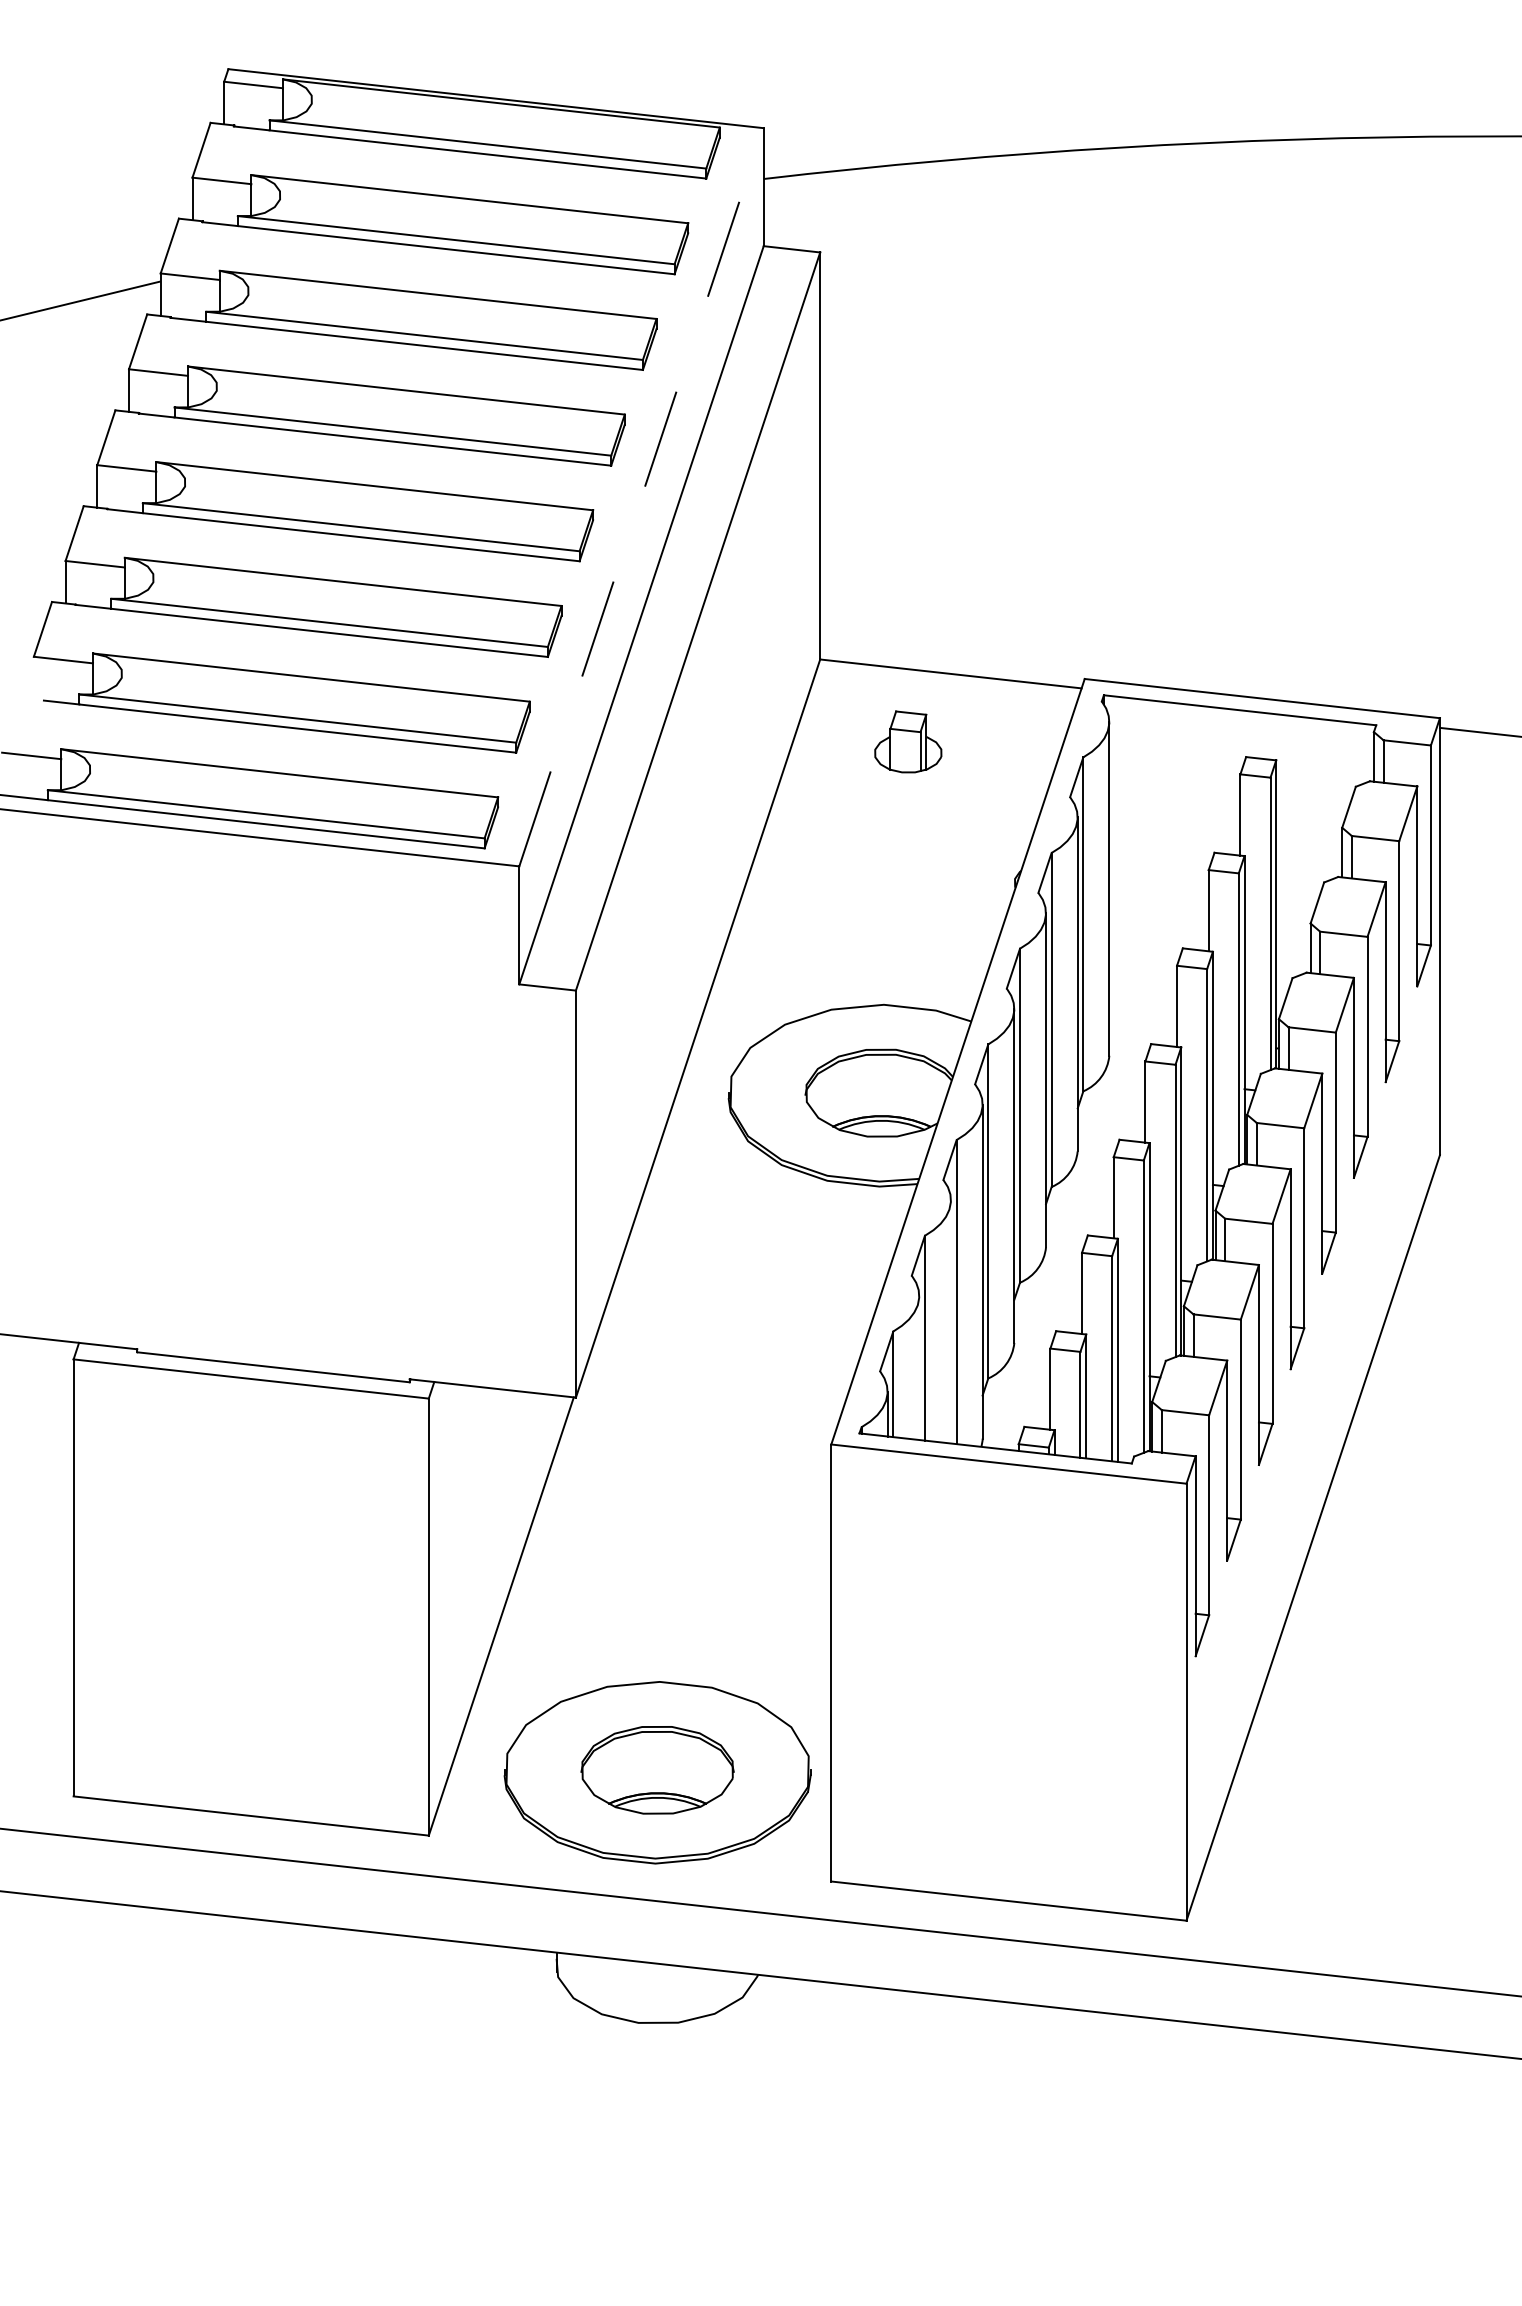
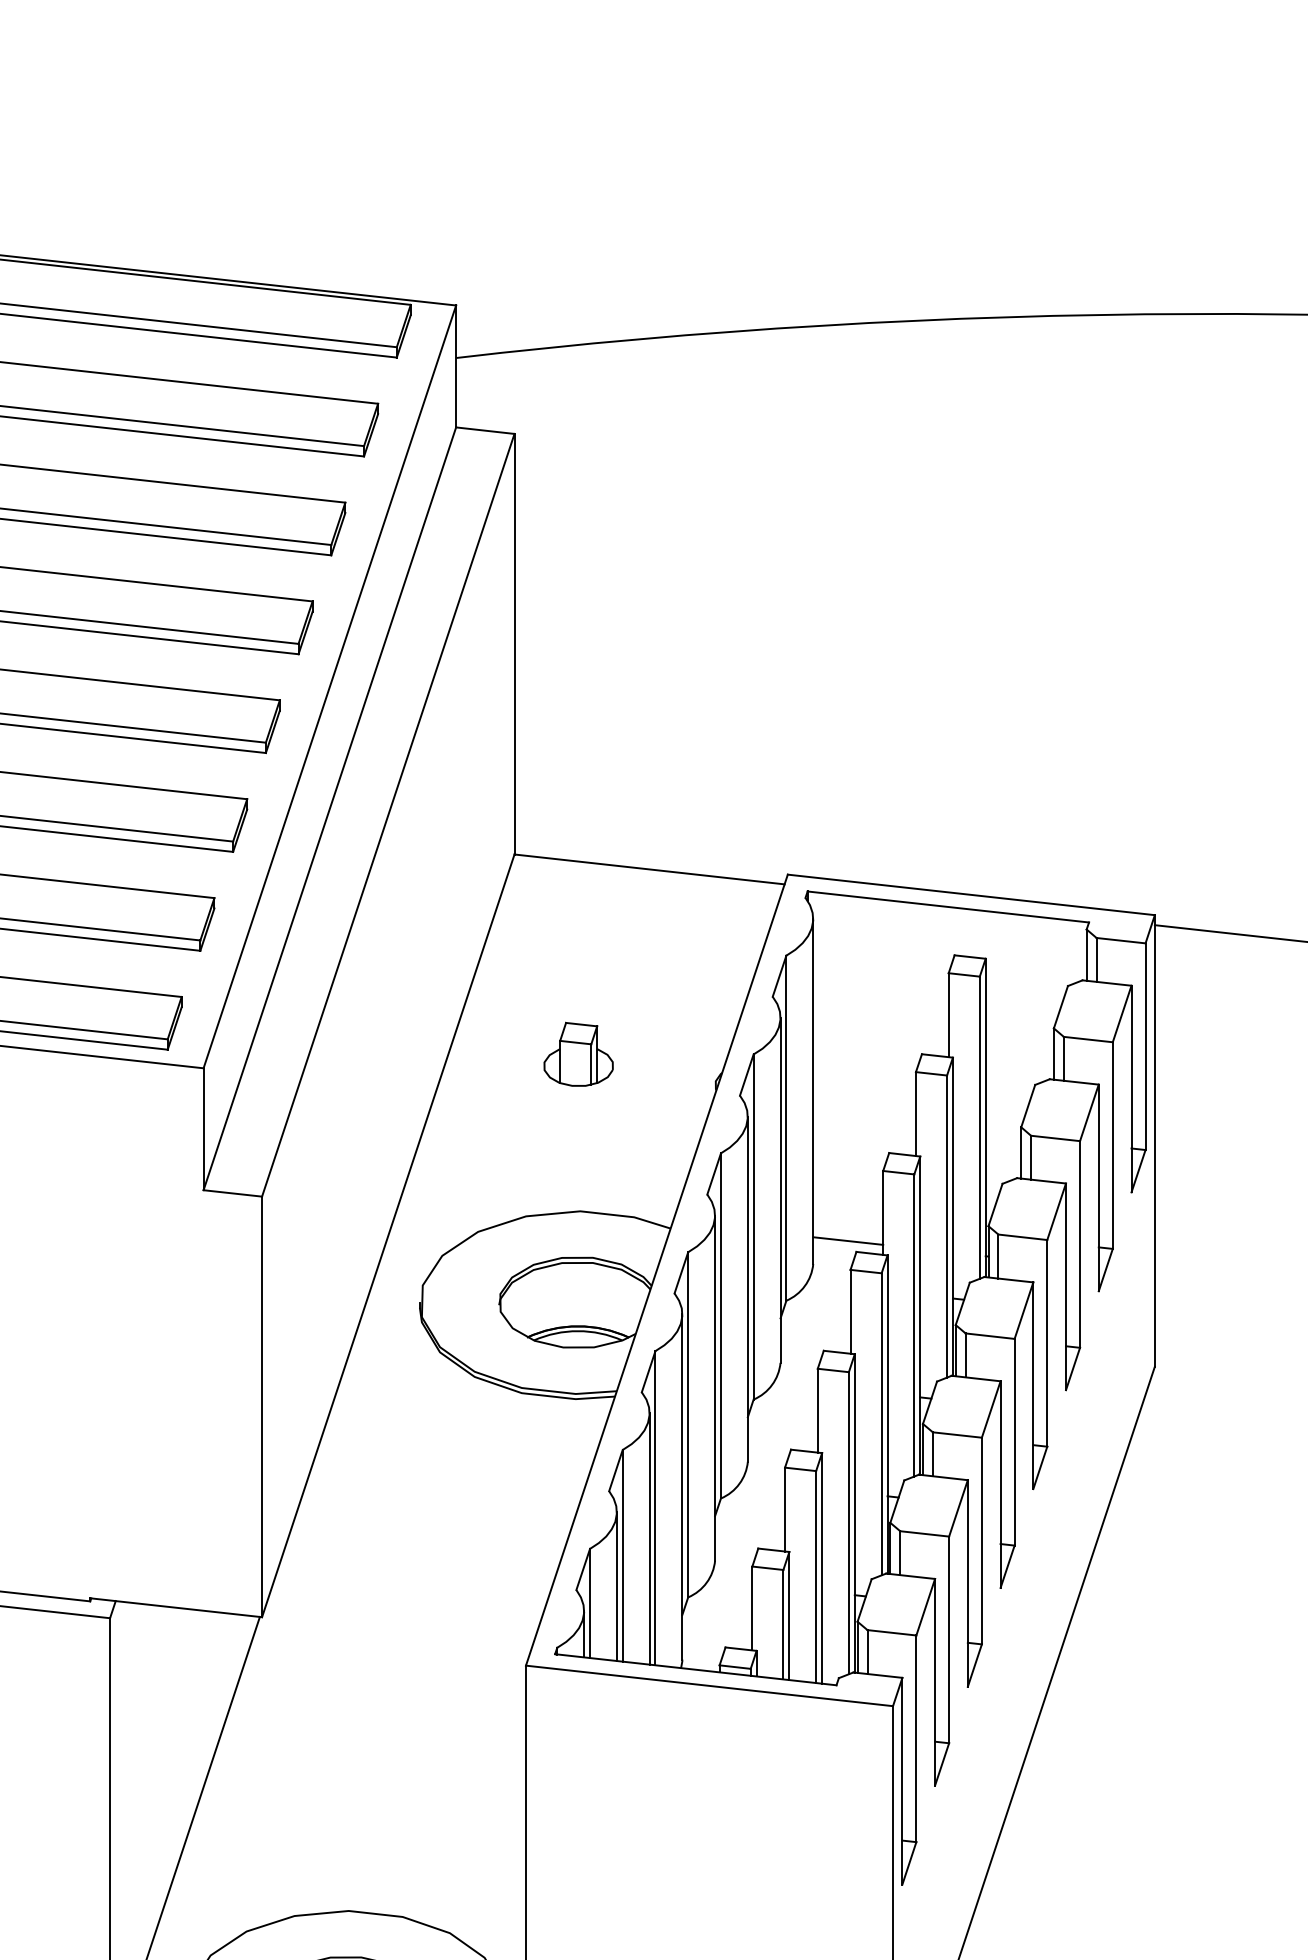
line: (641, 497) -> (329, 687), dashed -> solid
part: (908, 741) -> (578, 1053), moved
line: (1143, 1033) -> (848, 1240), added
line: (951, 1321) -> (650, 1538), added
line: (919, 1368) -> (617, 1587), added

